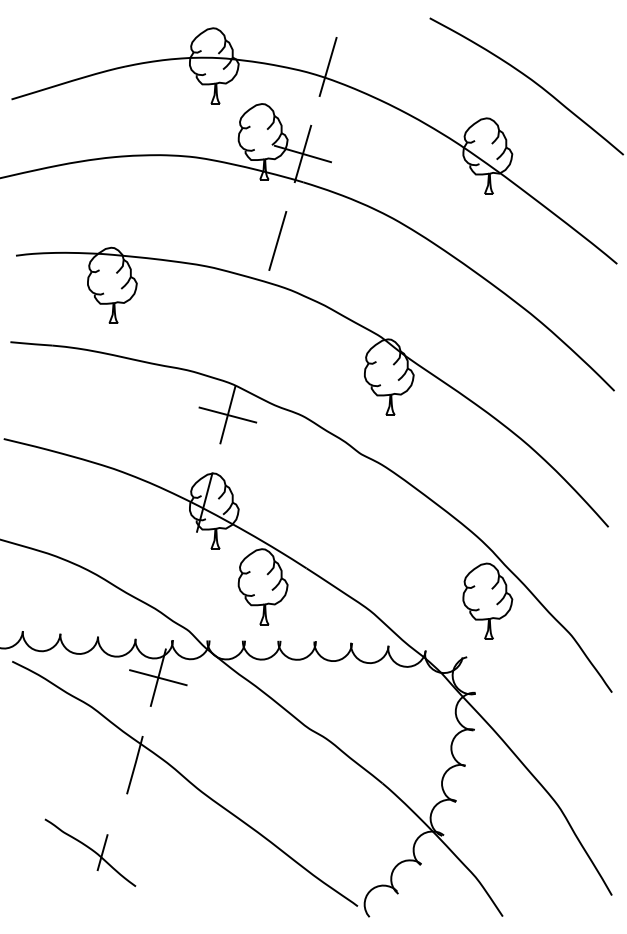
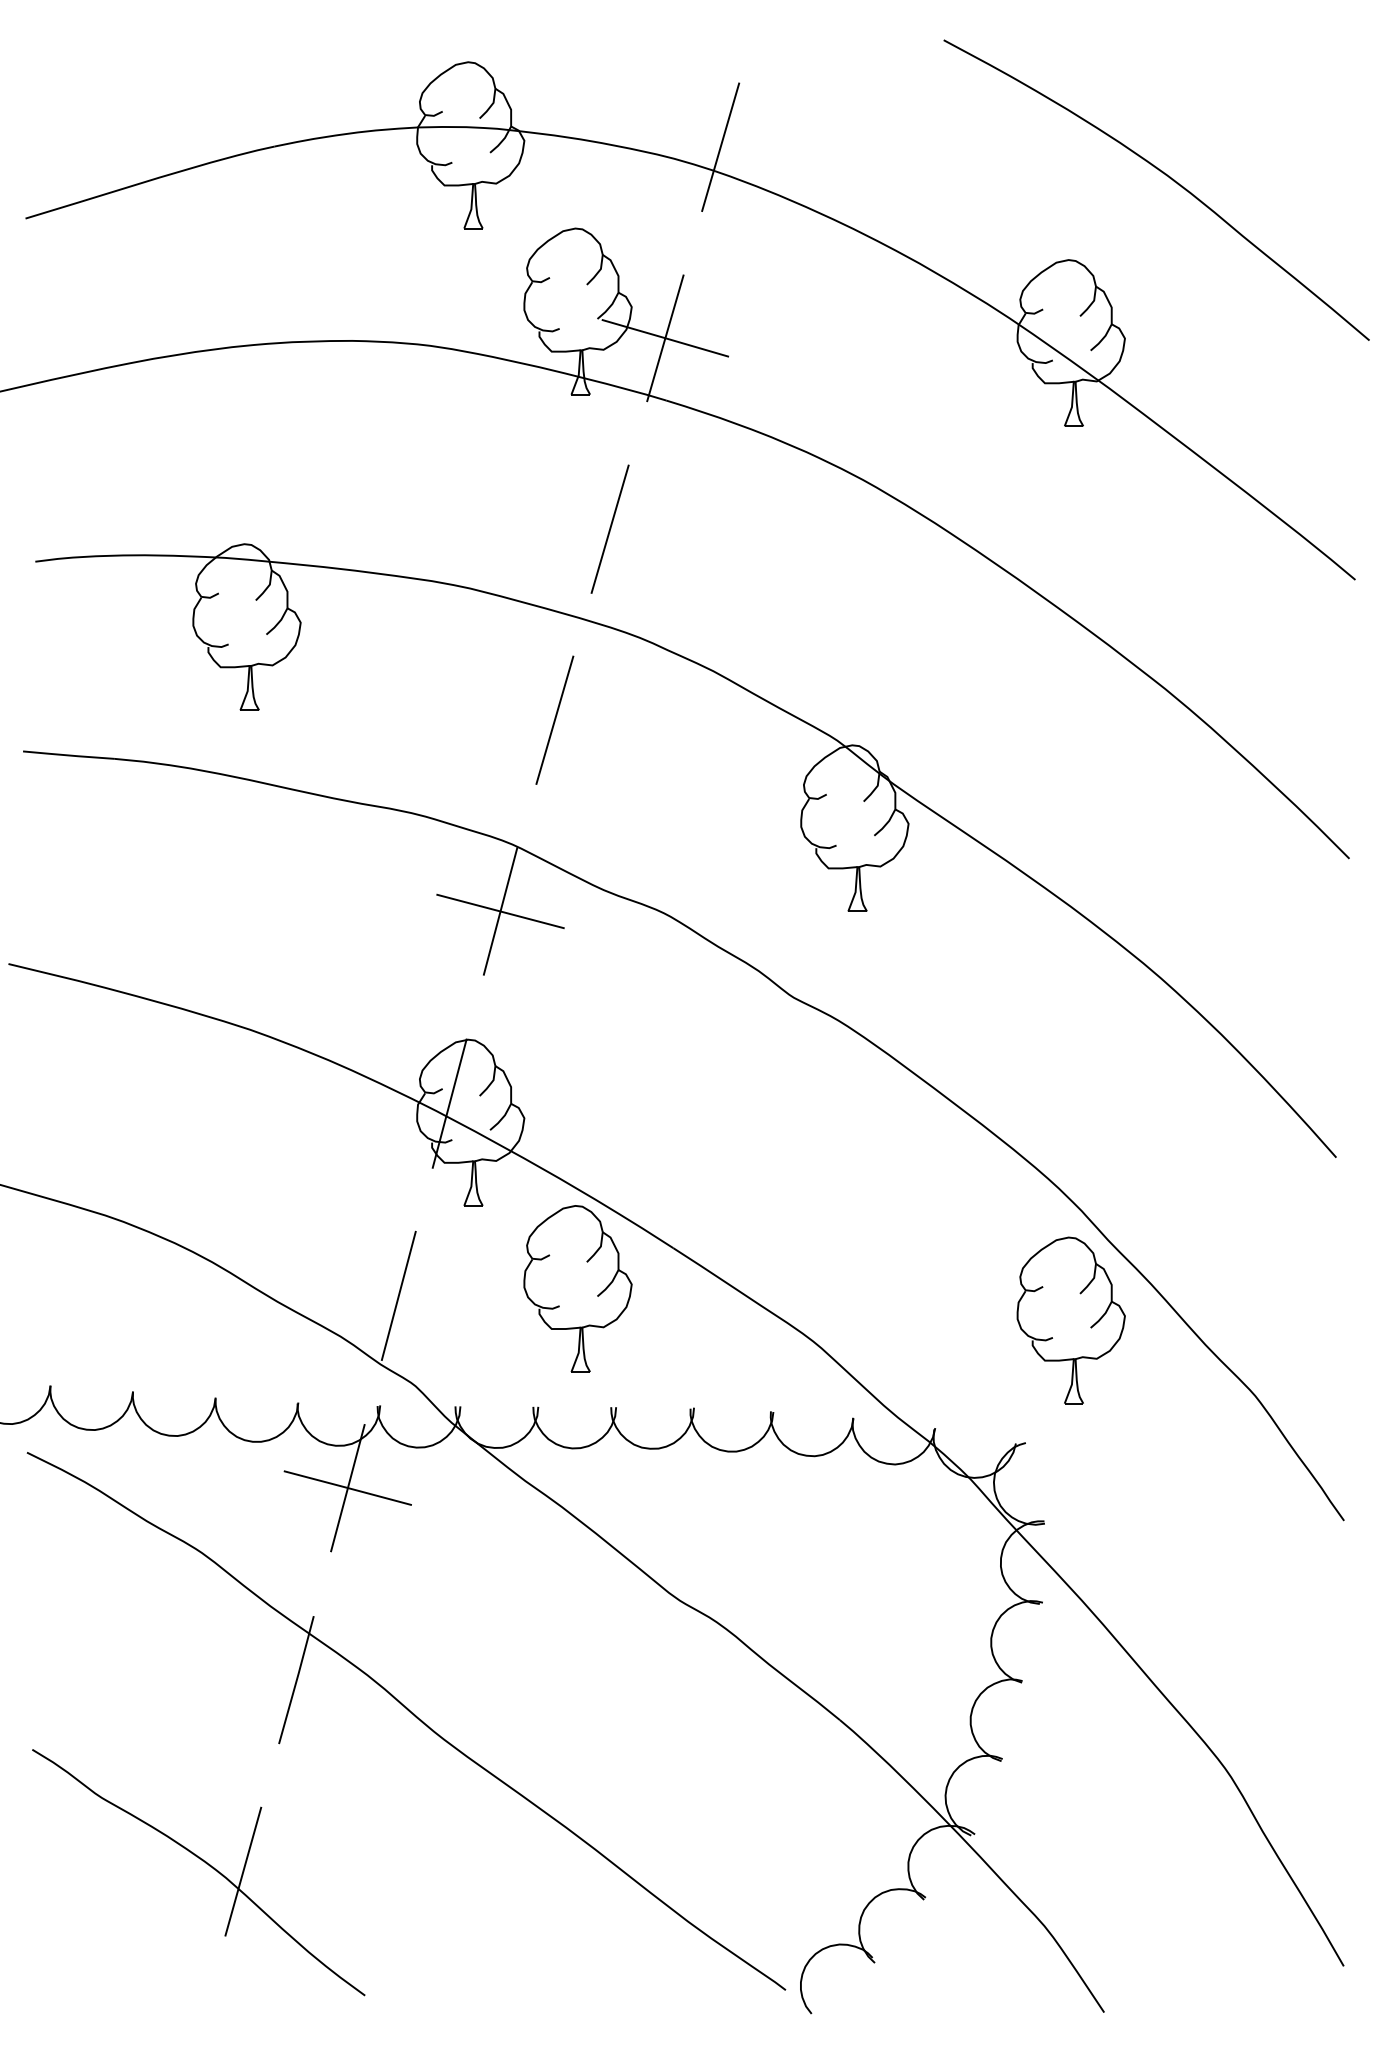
line: (252, 327) -> (554, 719), added
line: (181, 590) -> (398, 1296), added
part: (90, 852) -> (198, 1871), size x1.67

